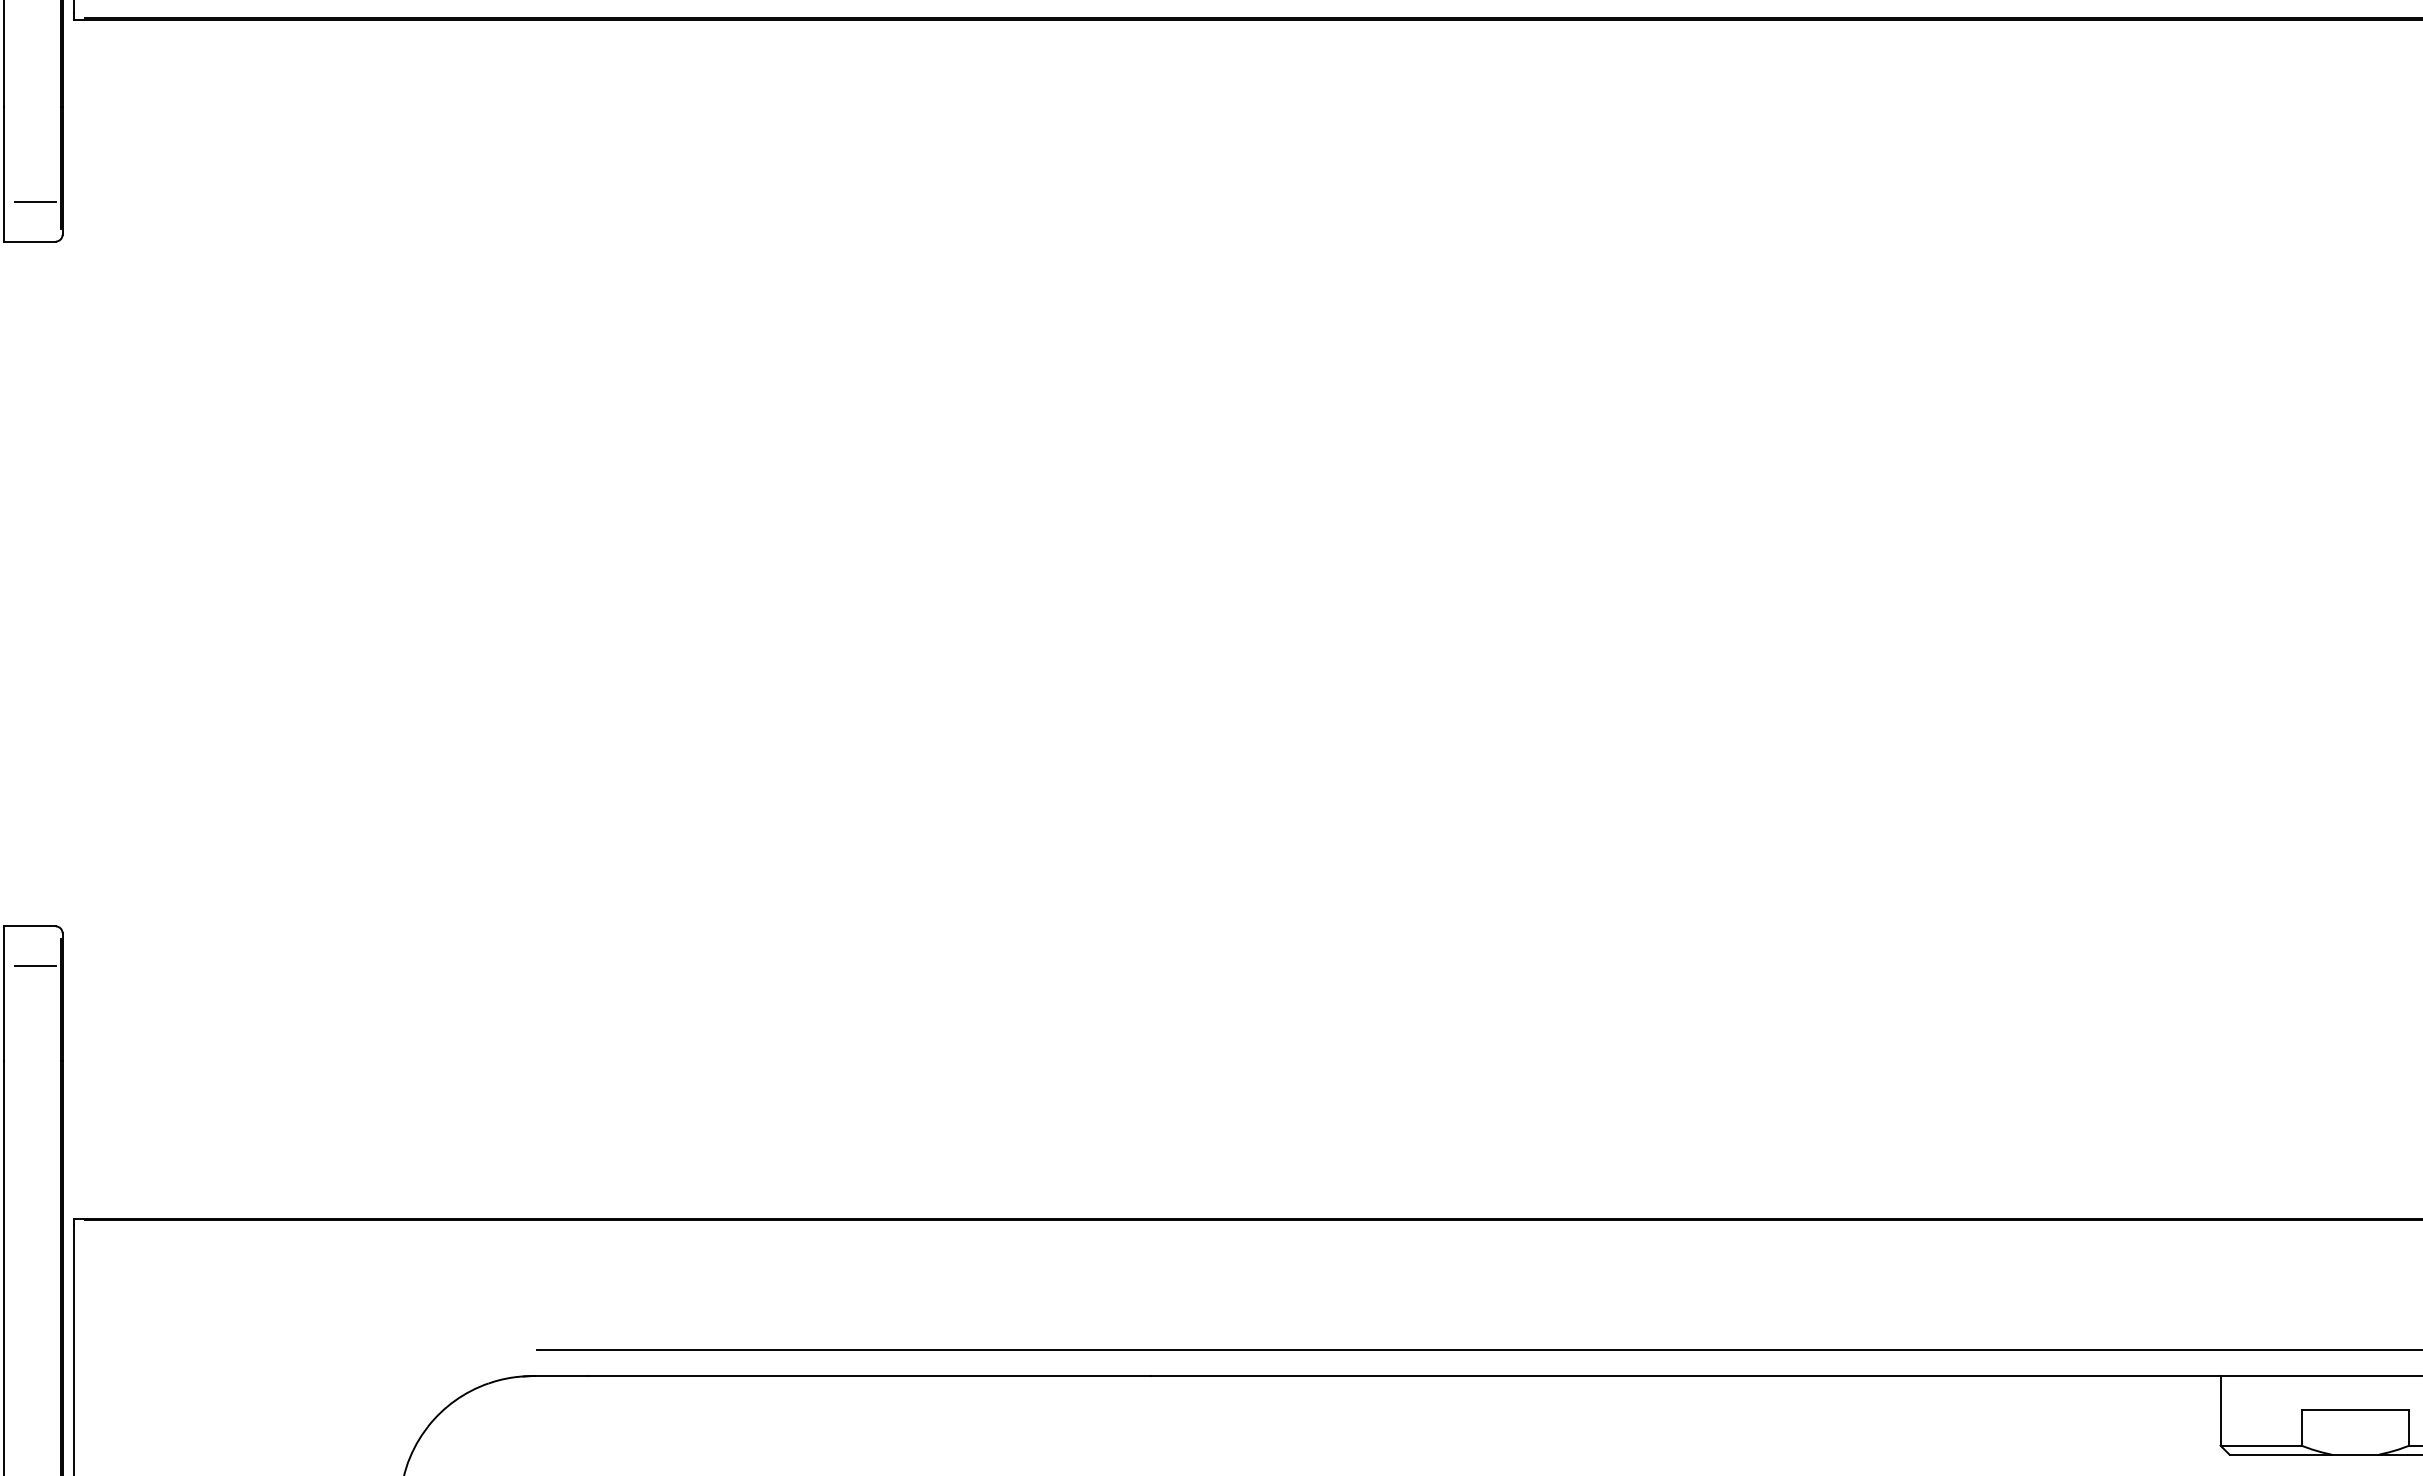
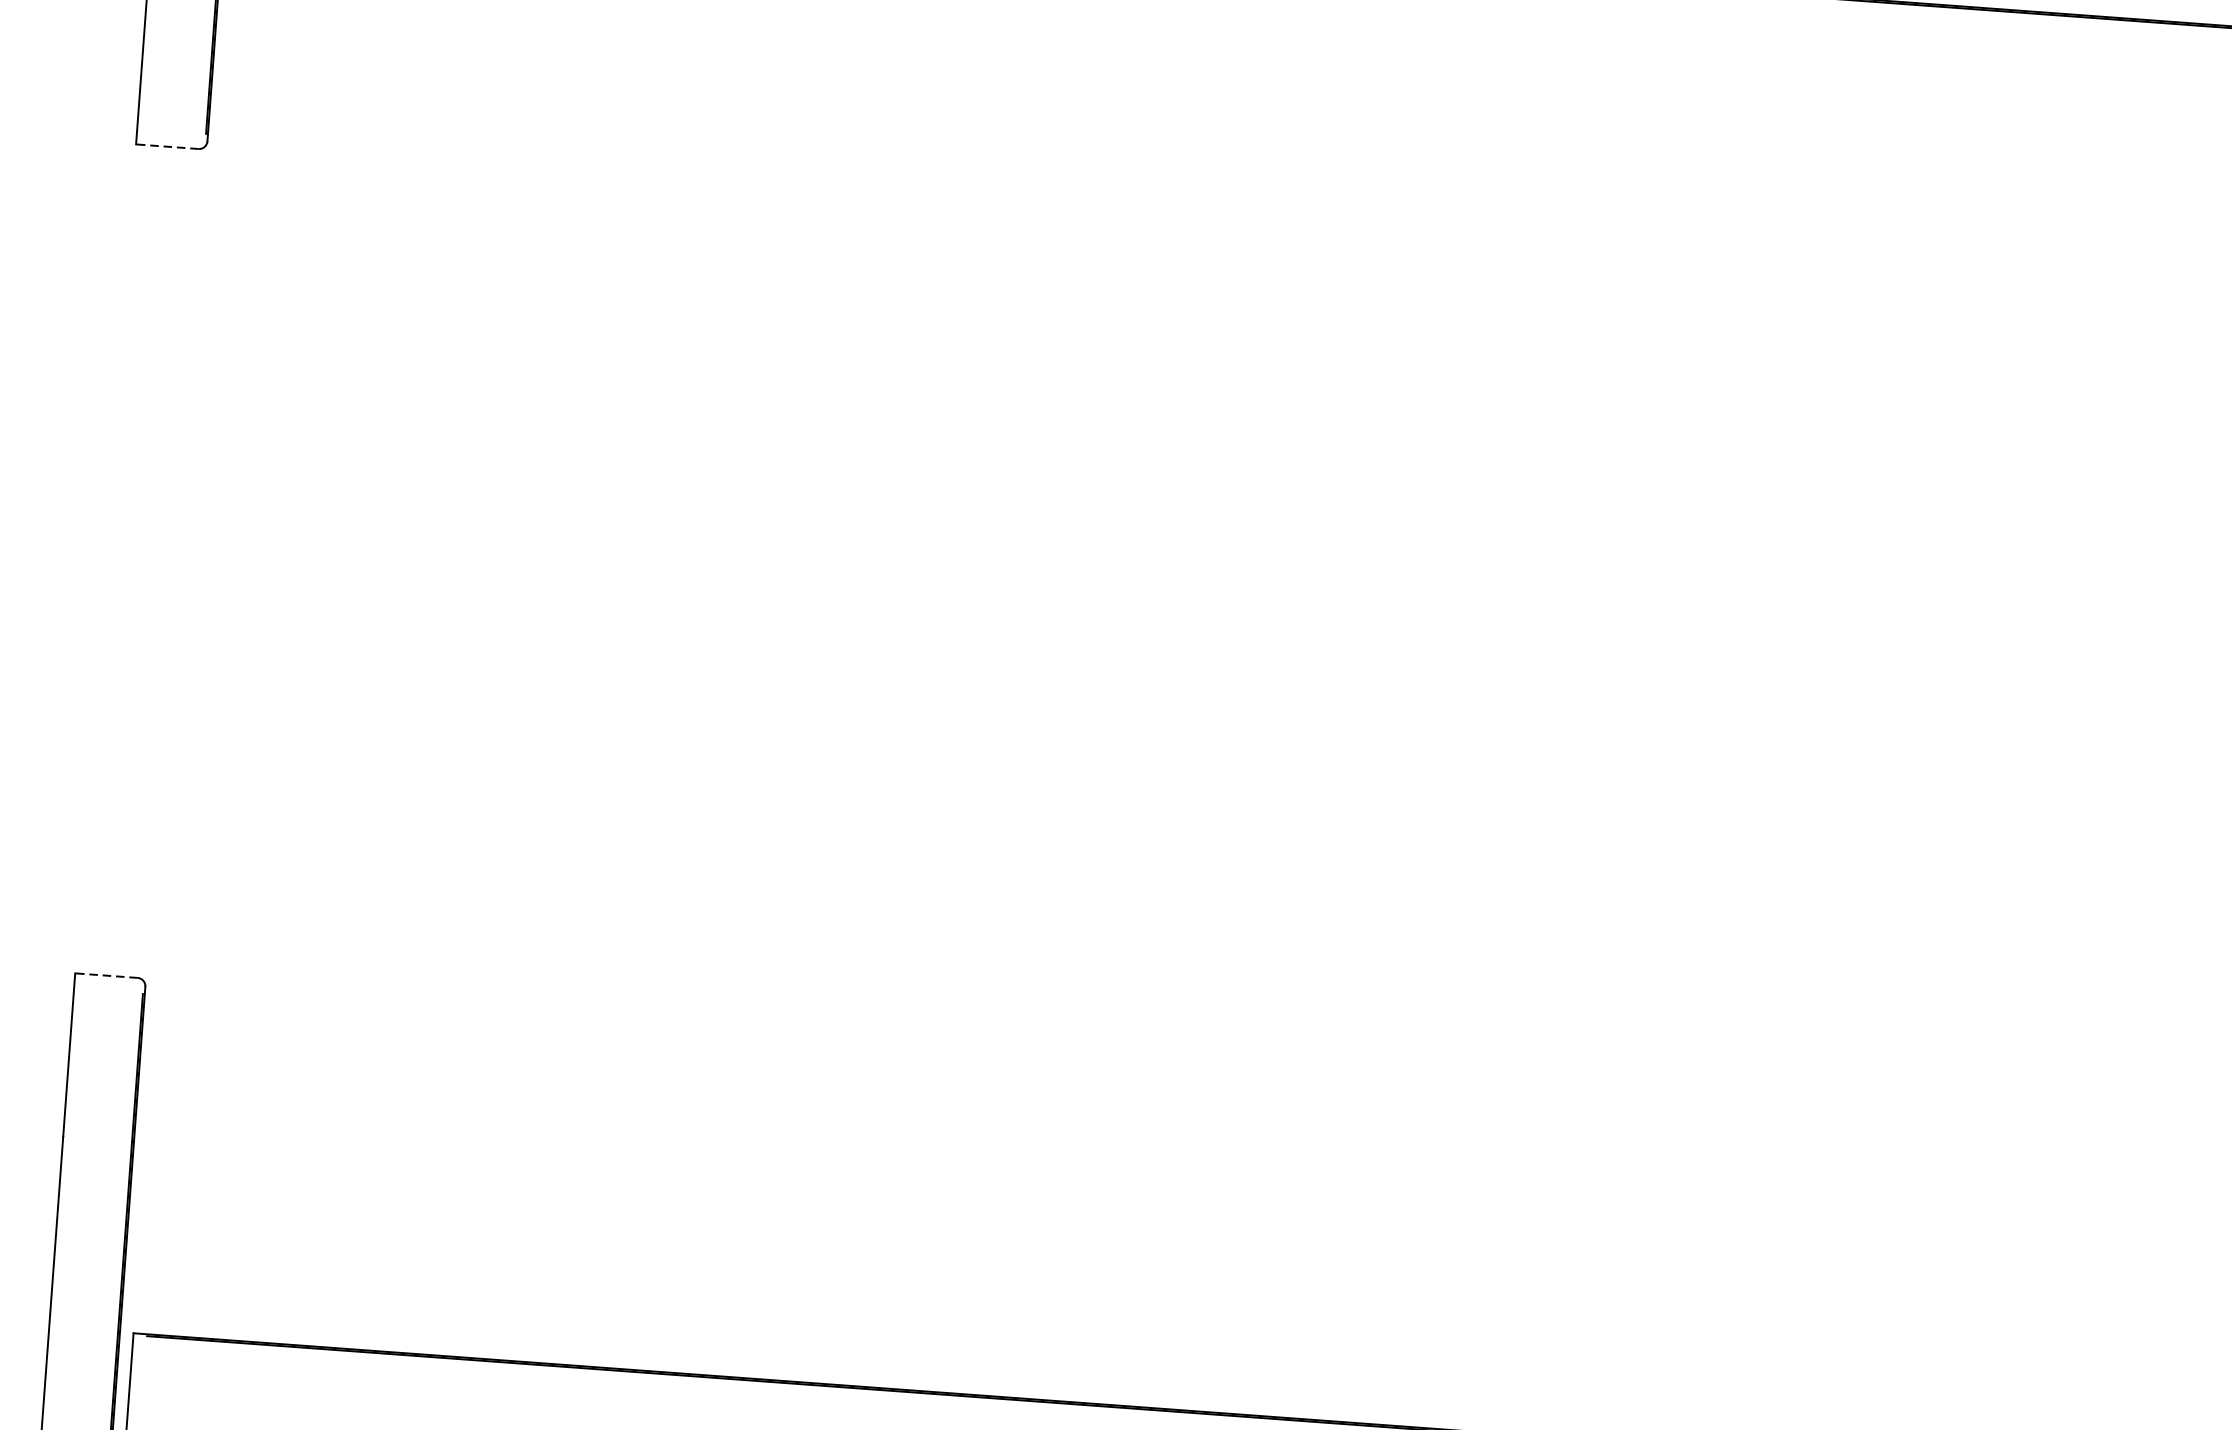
line: (35, 202) -> (177, 99), removed
line: (29, 241) -> (166, 146), solid -> dashed
line: (29, 926) -> (105, 975), solid -> dashed
line: (35, 965) -> (109, 1023), removed

